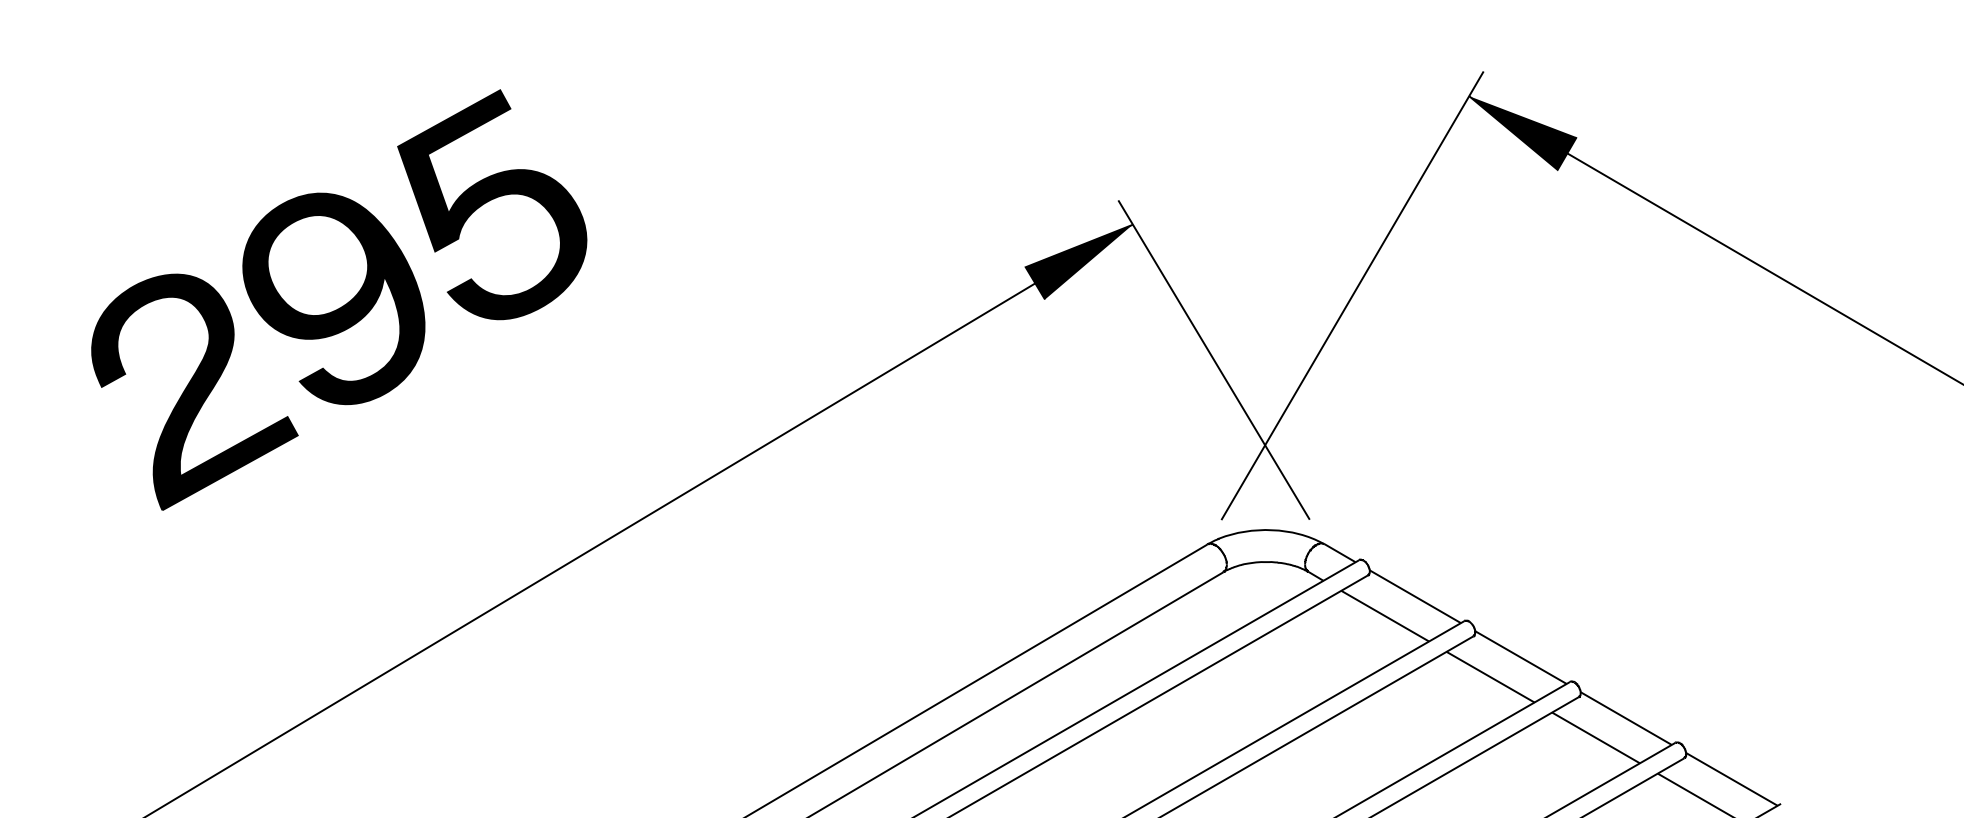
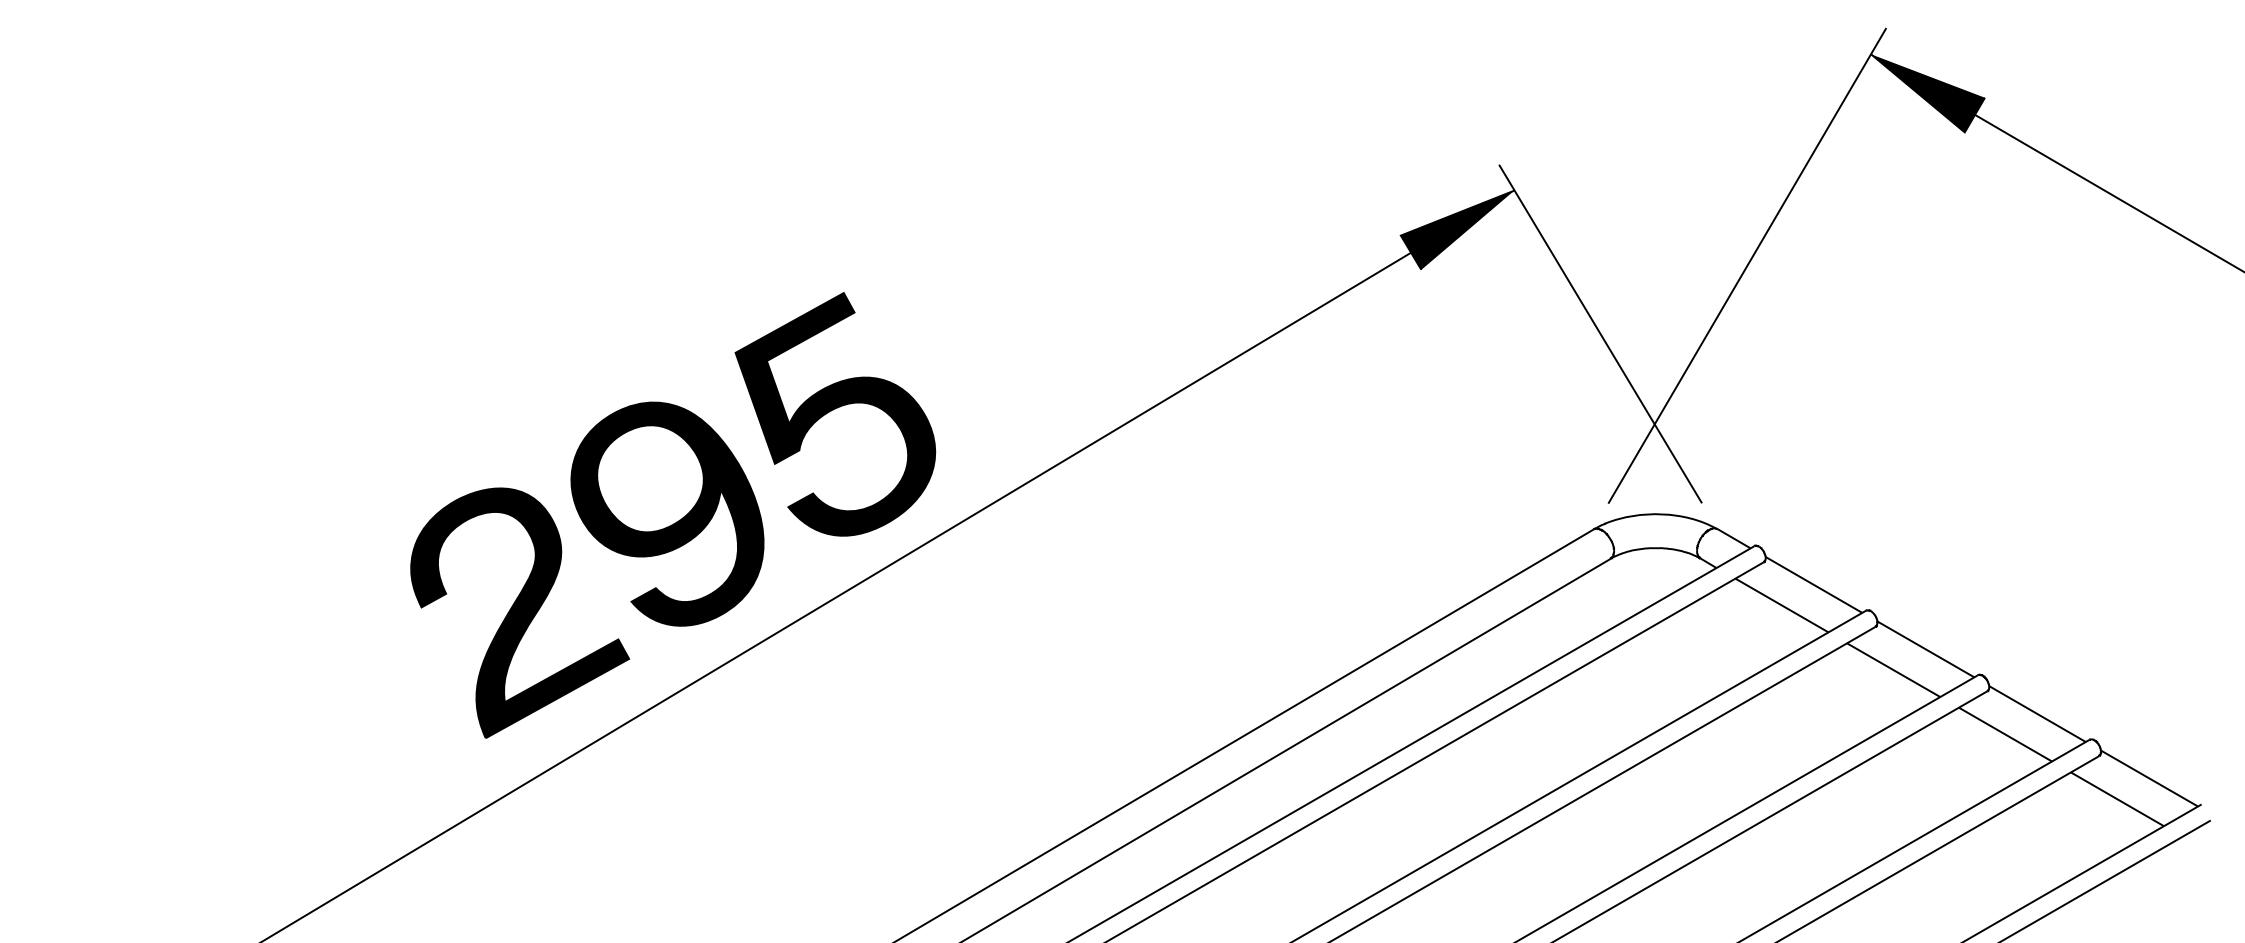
part: (339, 300) -> (673, 515), moved

